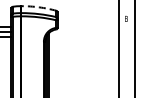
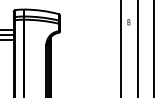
arc: (39, 7) -> (41, 10), dashed -> solid

